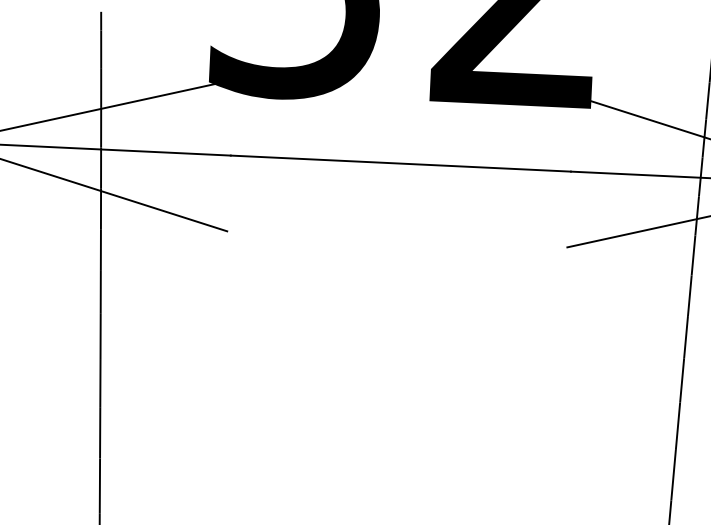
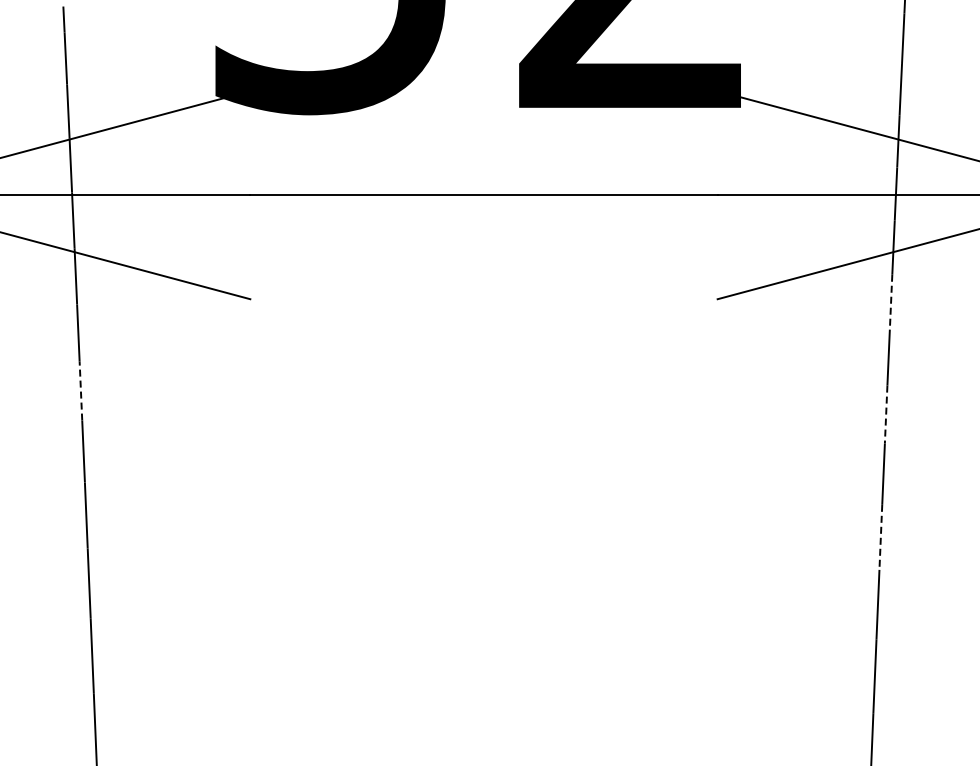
line: (693, 255) -> (891, 302), solid -> dashed
line: (100, 291) -> (80, 390), solid -> dashed
line: (686, 337) -> (886, 415), solid -> dashed
line: (677, 426) -> (880, 537), solid -> dashed

